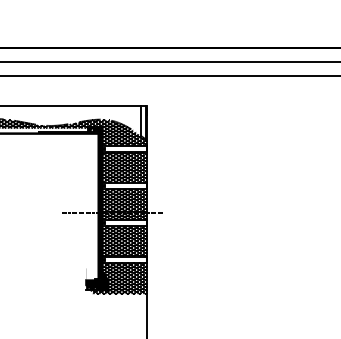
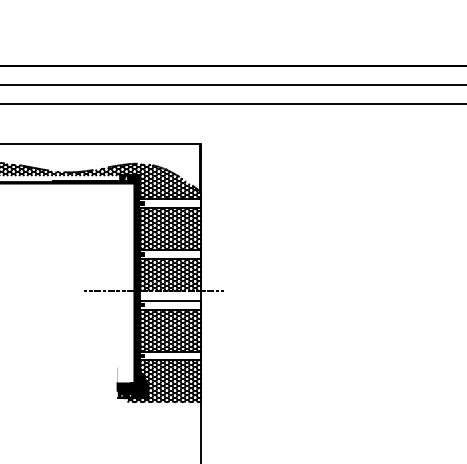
line: (141, 120) -> (193, 165), removed
hatch: (124, 216) -> (170, 296), removed

